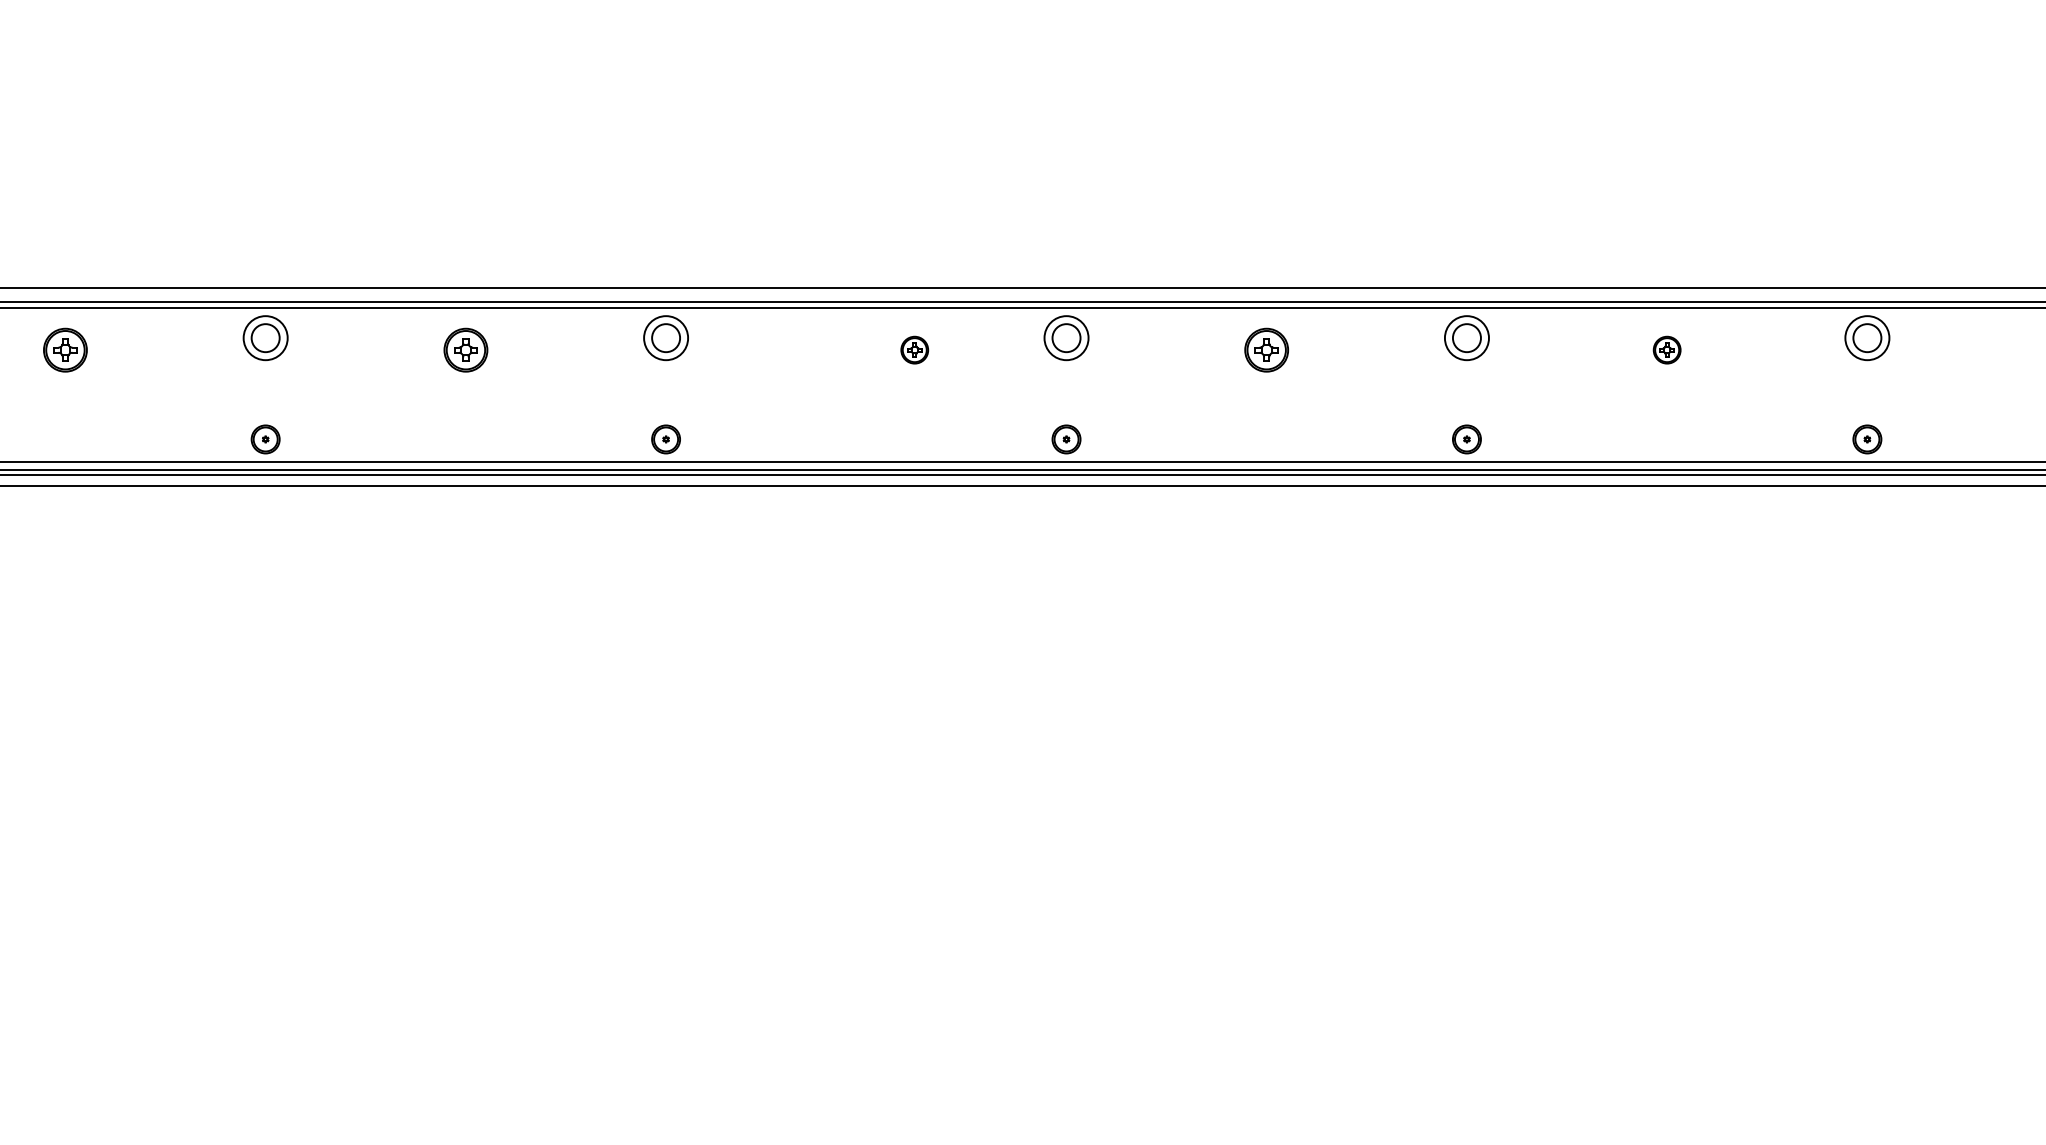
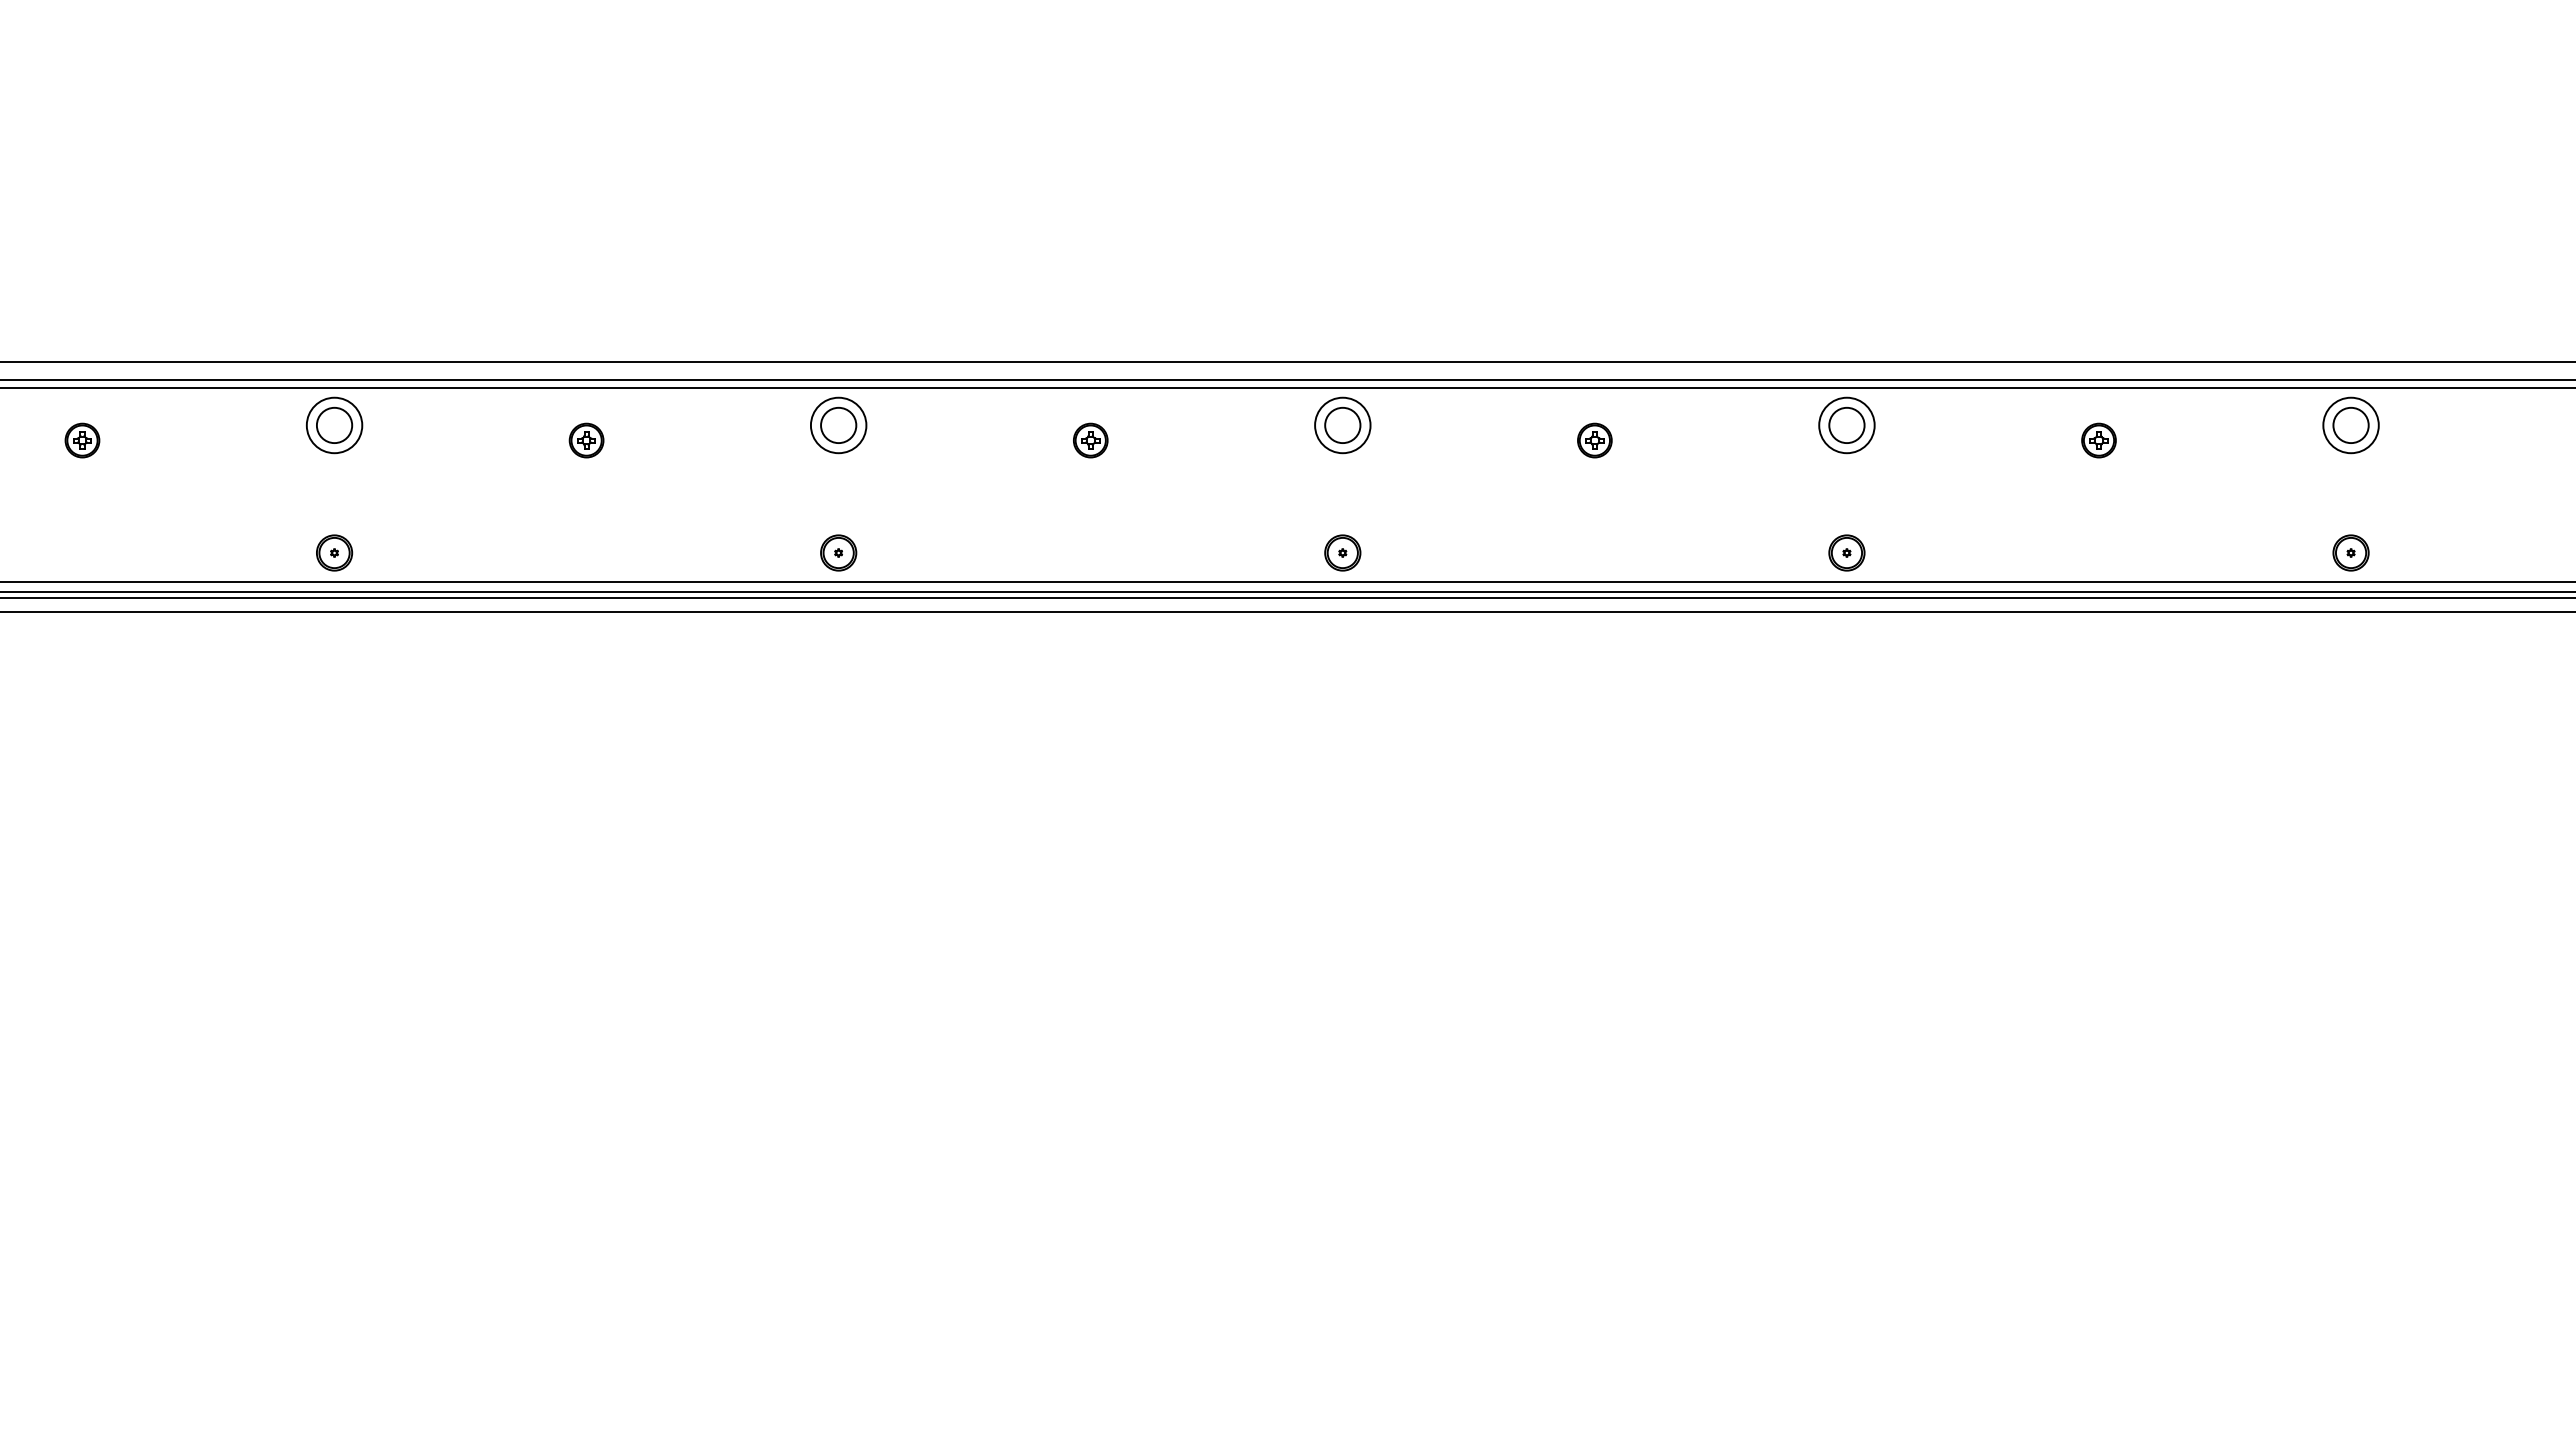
part: (65, 350) -> (82, 440), size x0.62
part: (465, 350) -> (586, 440), size x0.62
part: (914, 350) -> (1090, 440), moved
part: (1266, 350) -> (1594, 440), size x0.62

